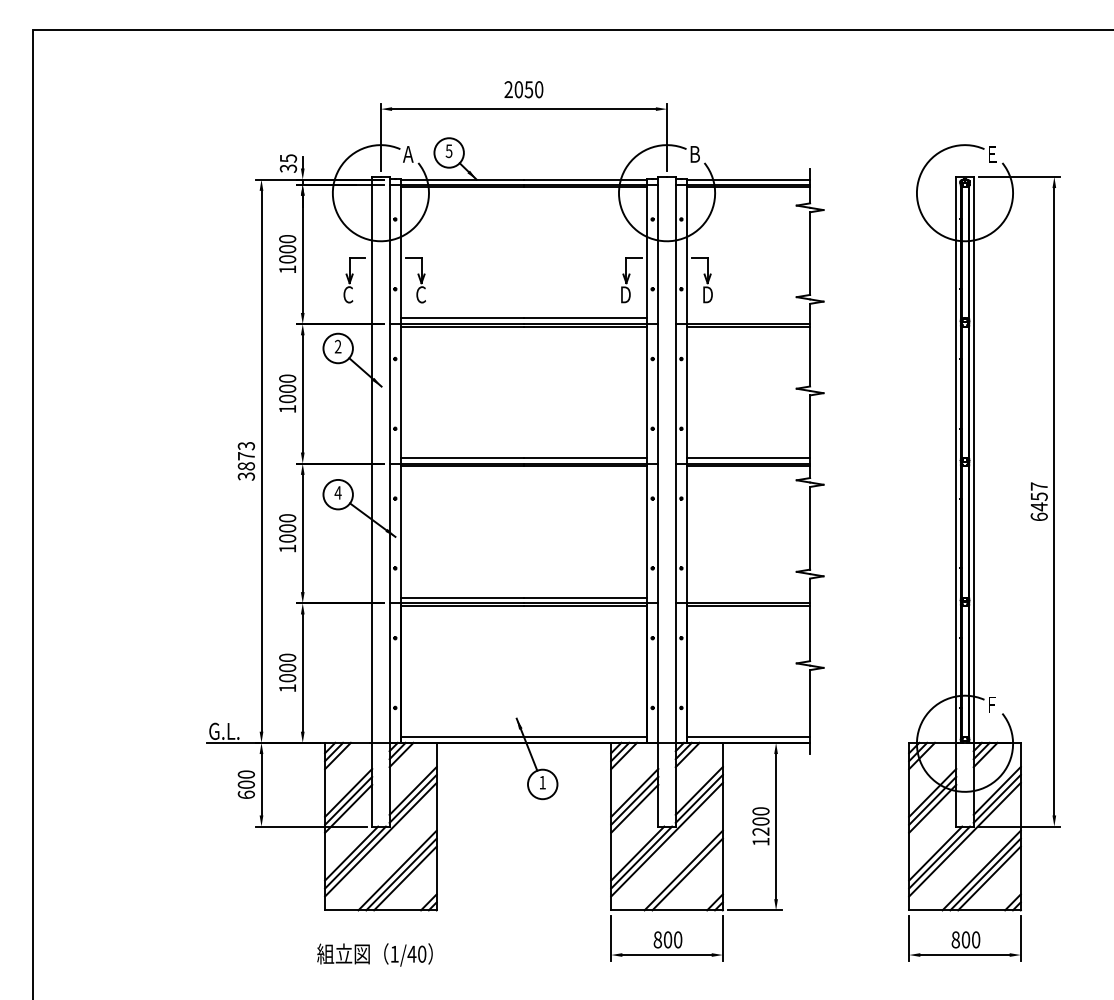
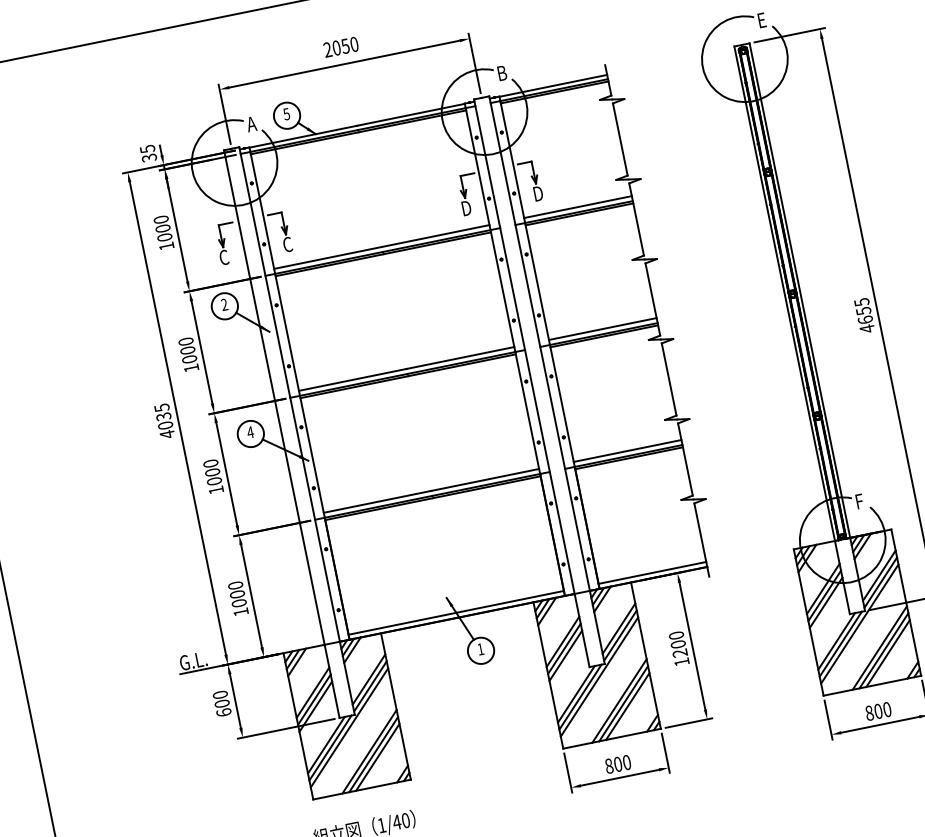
line: (748, 318) -> (578, 207), added
text: (246, 461) -> (164, 421), 3873 -> 4035
text: (1038, 501) -> (863, 315), 6457 -> 4655
line: (748, 597) -> (627, 450), added
line: (691, 878) -> (627, 706), added

